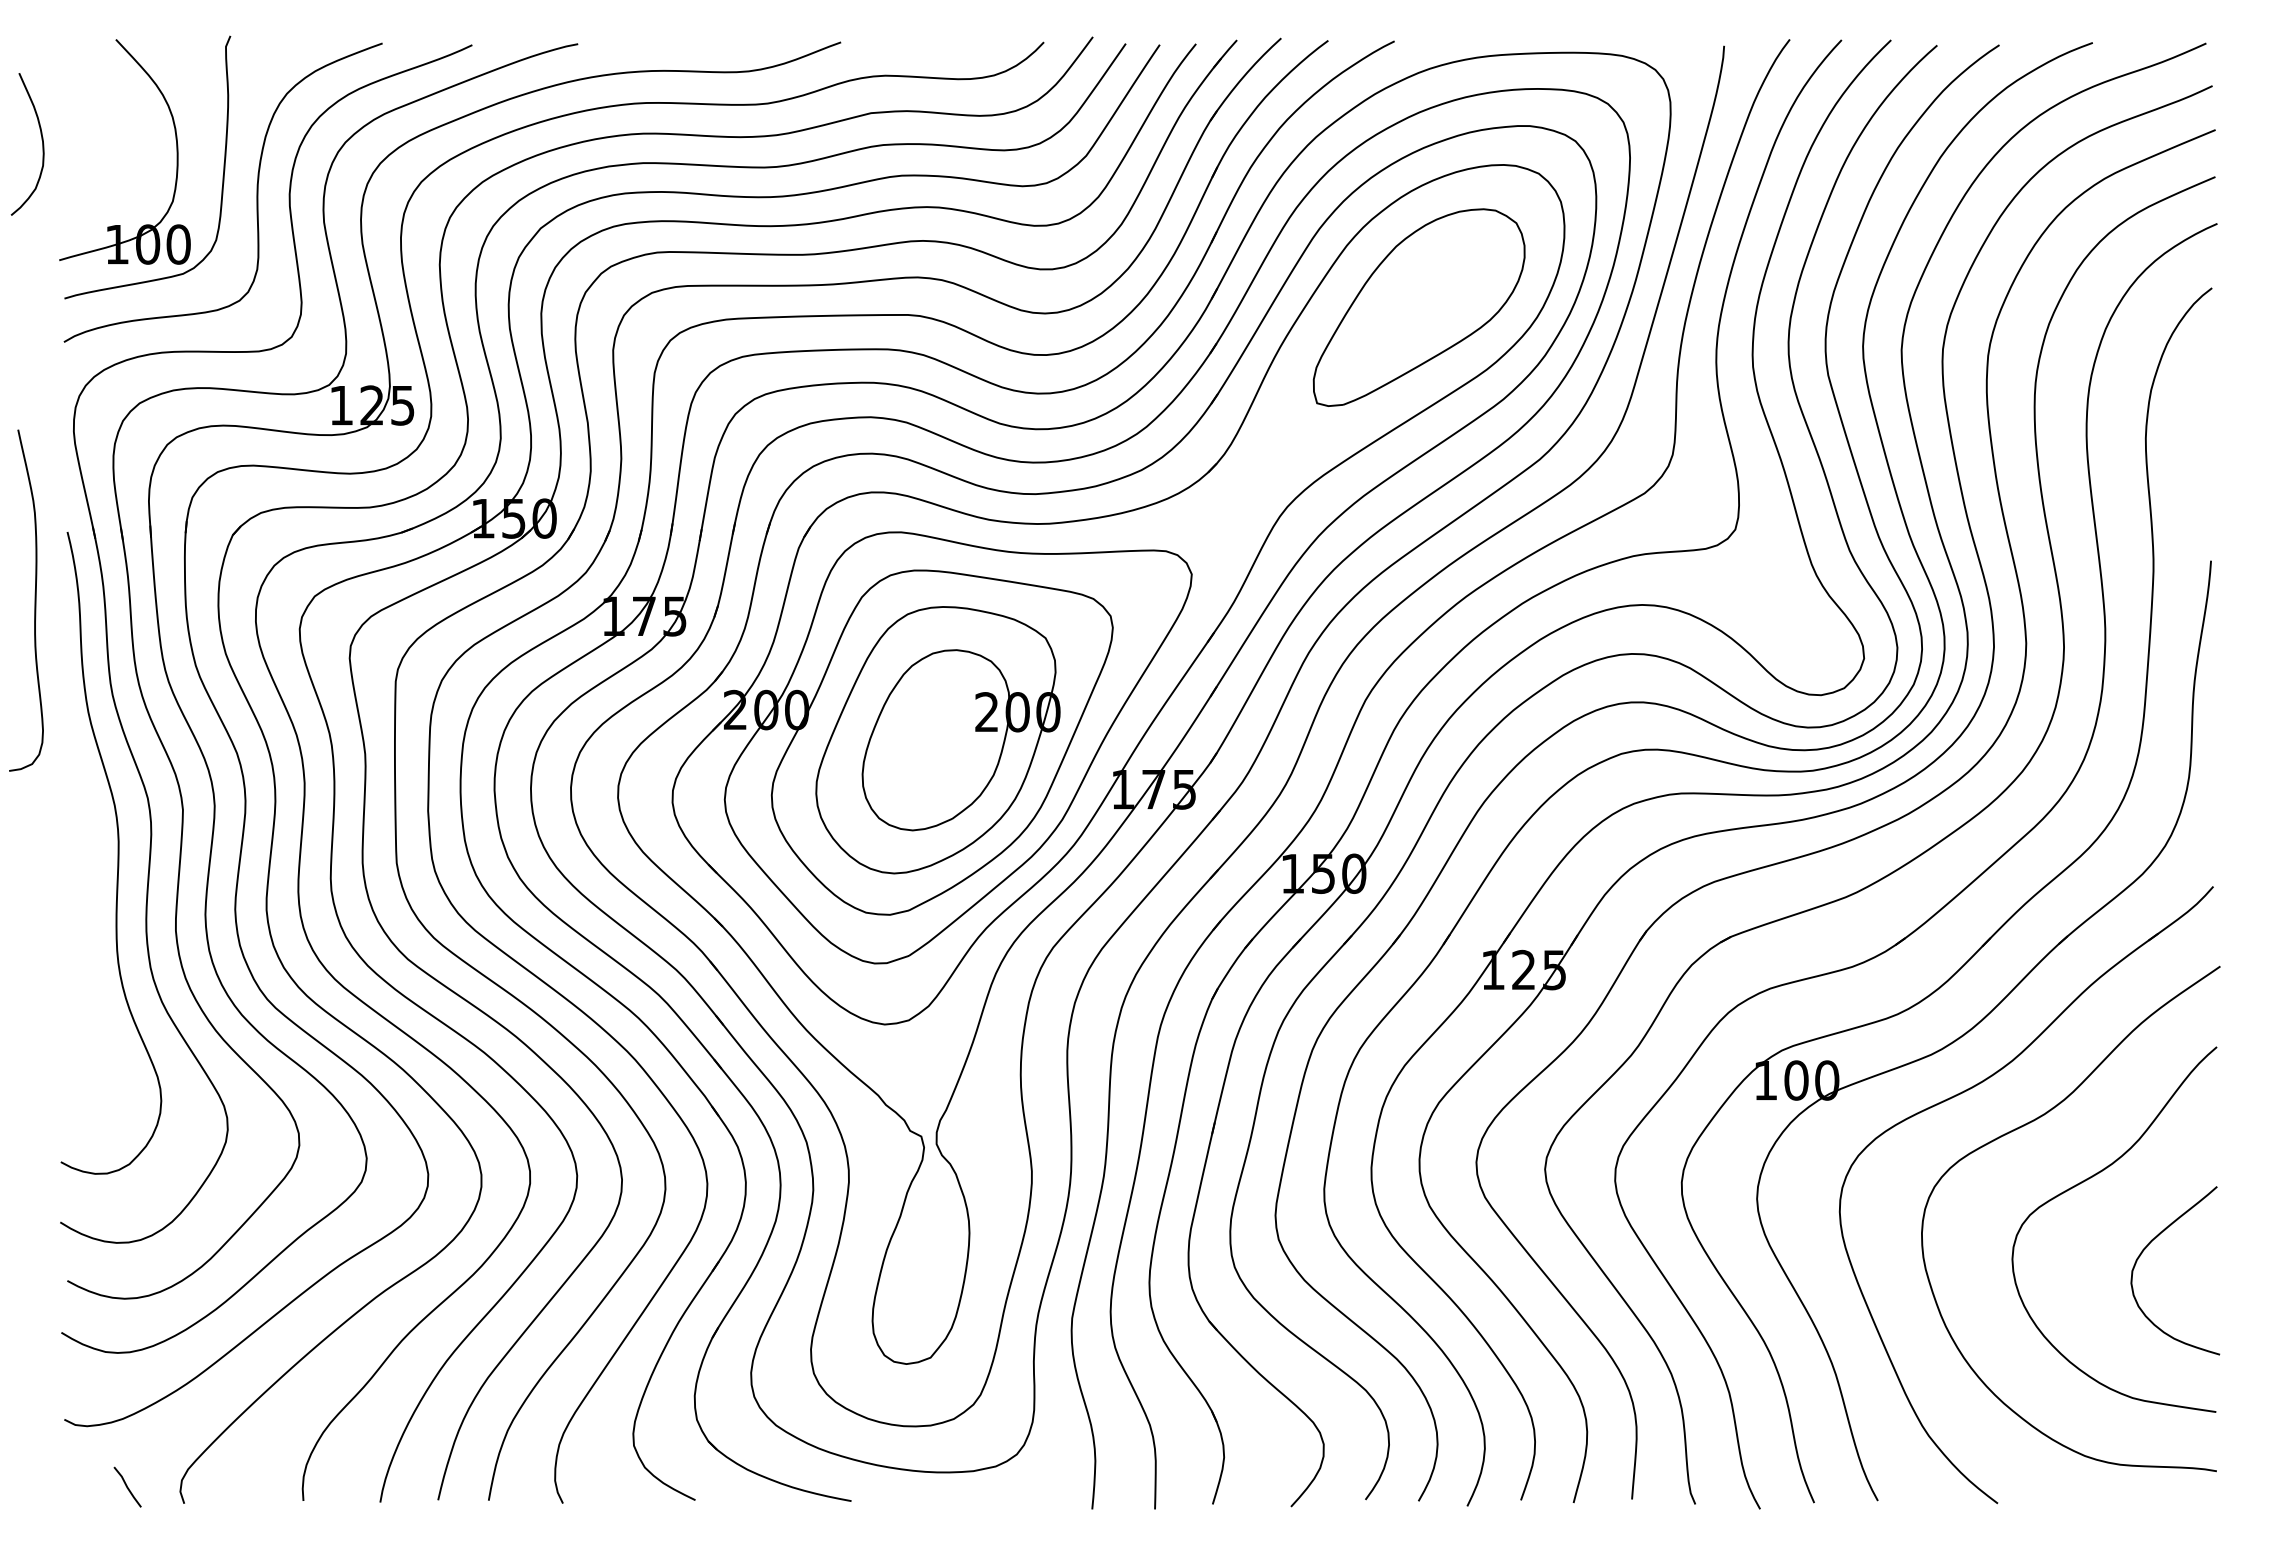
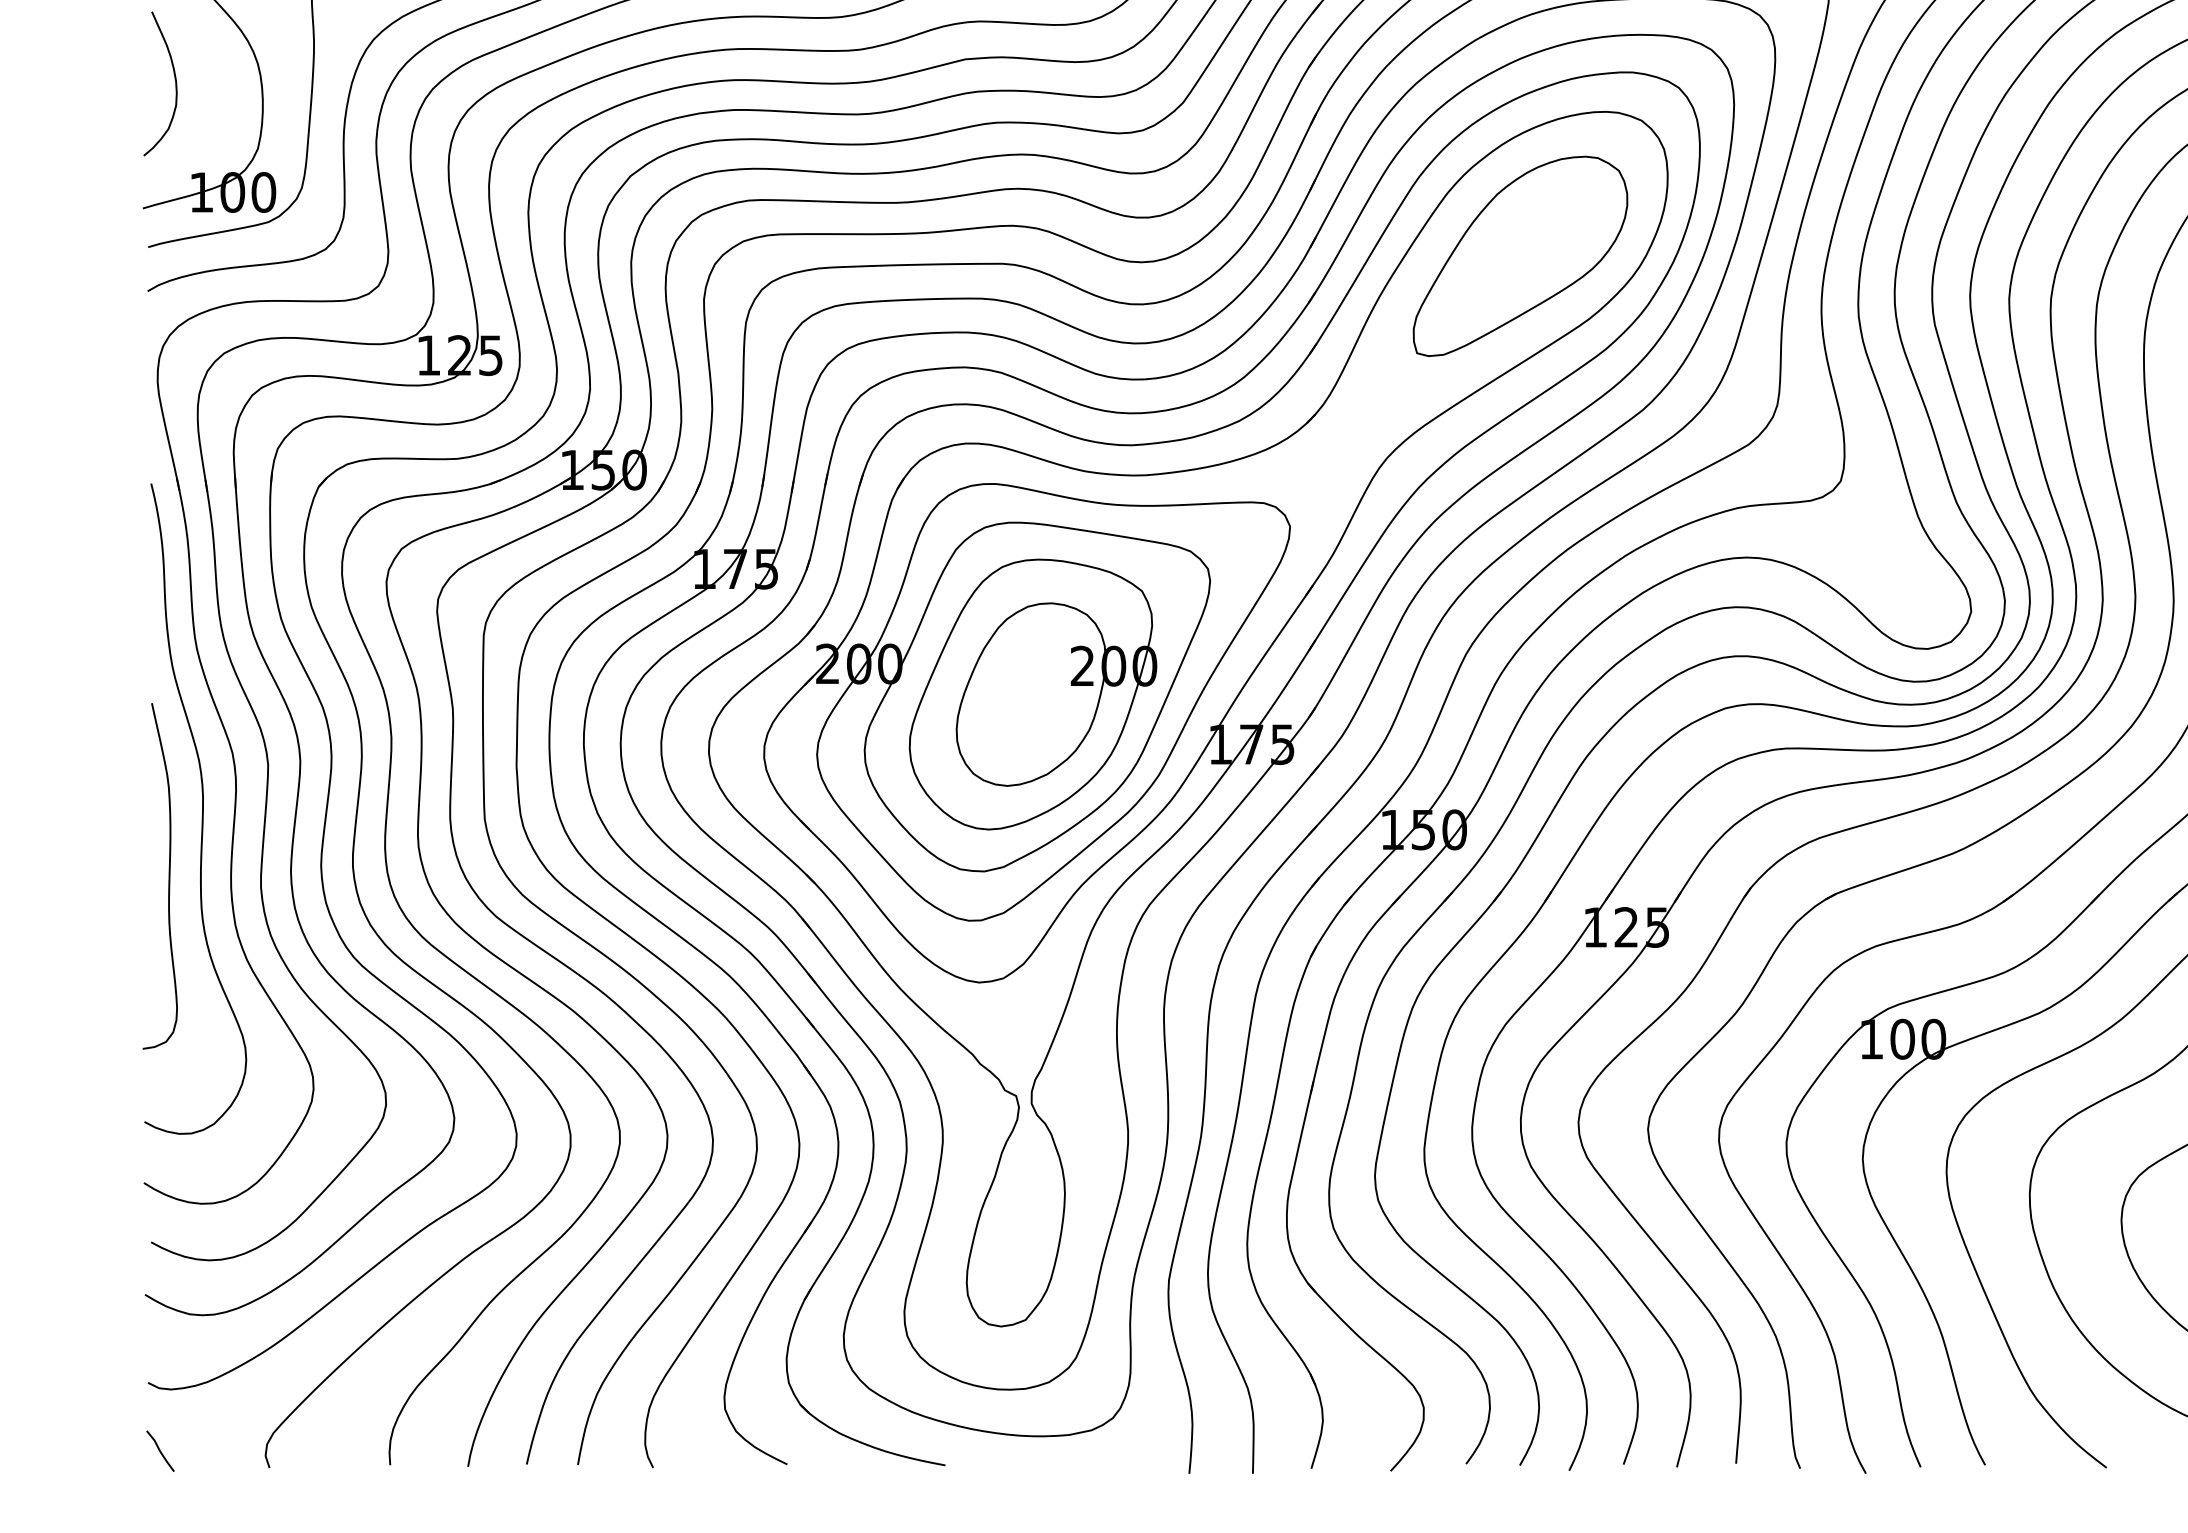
curve: (41, 140) -> (174, 79), moved
curve: (34, 600) -> (168, 876), moved
line: (127, 1486) -> (160, 1450), moved

